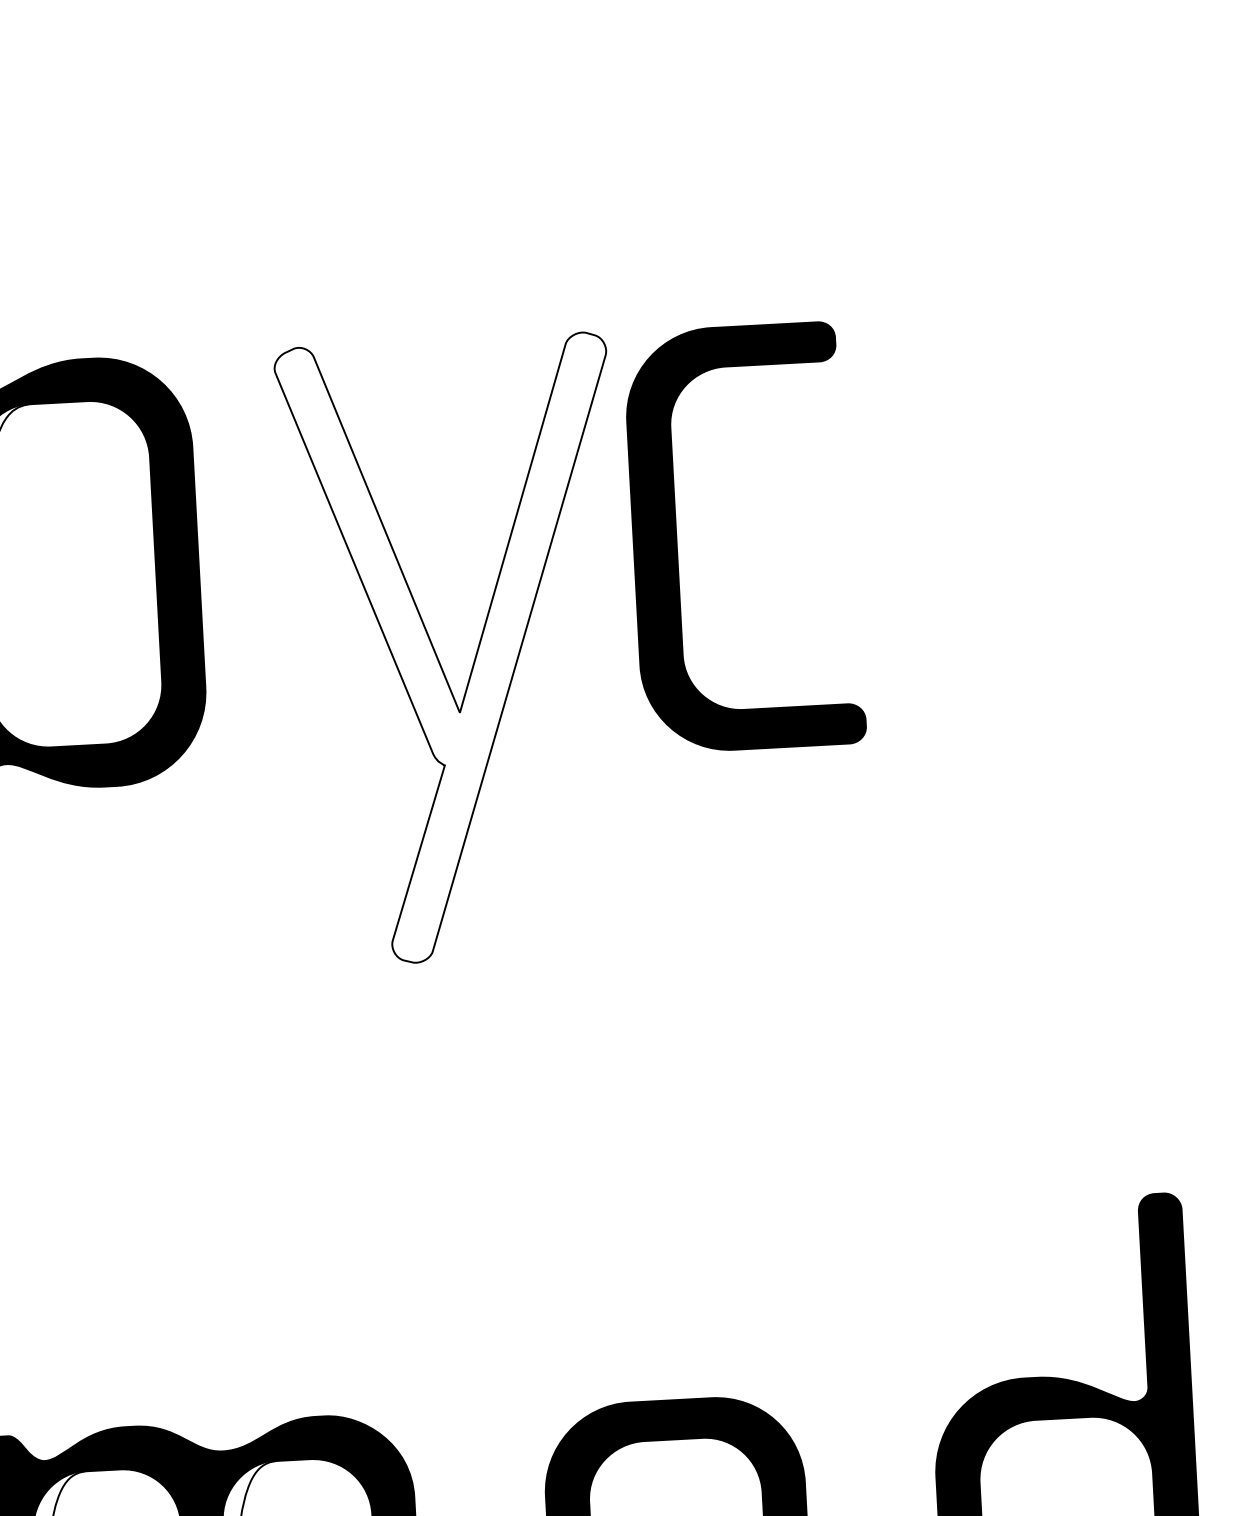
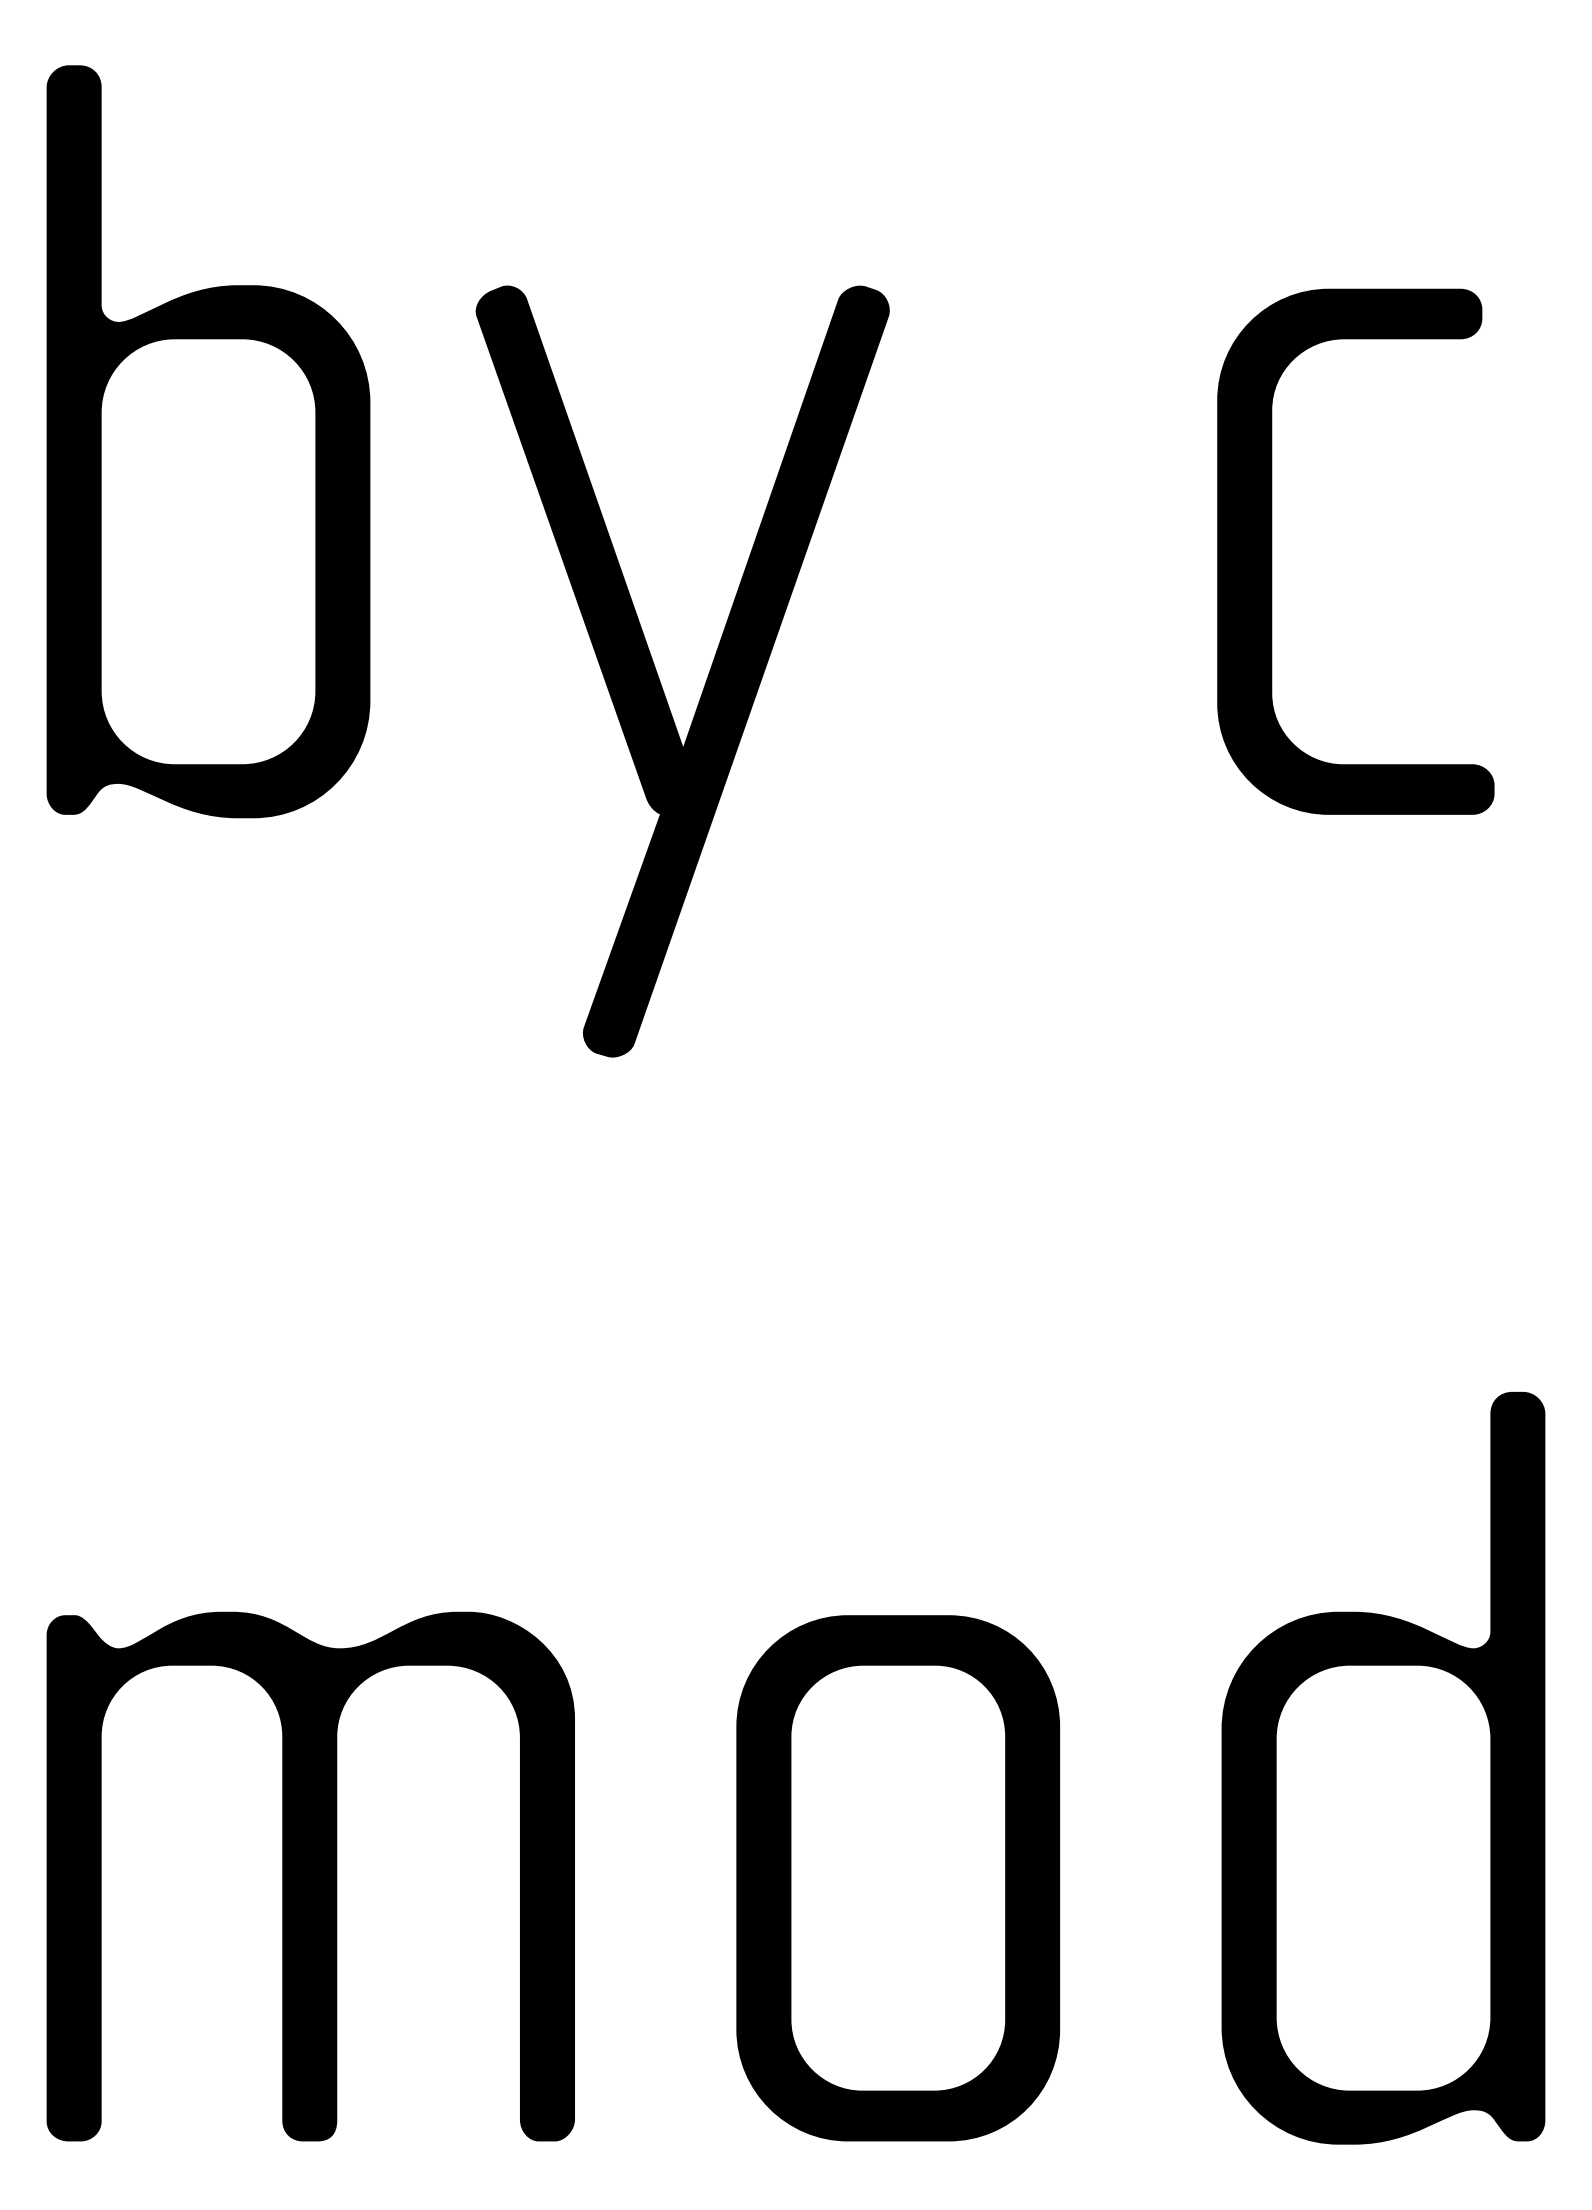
part: (677, 541) -> (1272, 551), moved
fill: (455, 649) -> (682, 671), added

